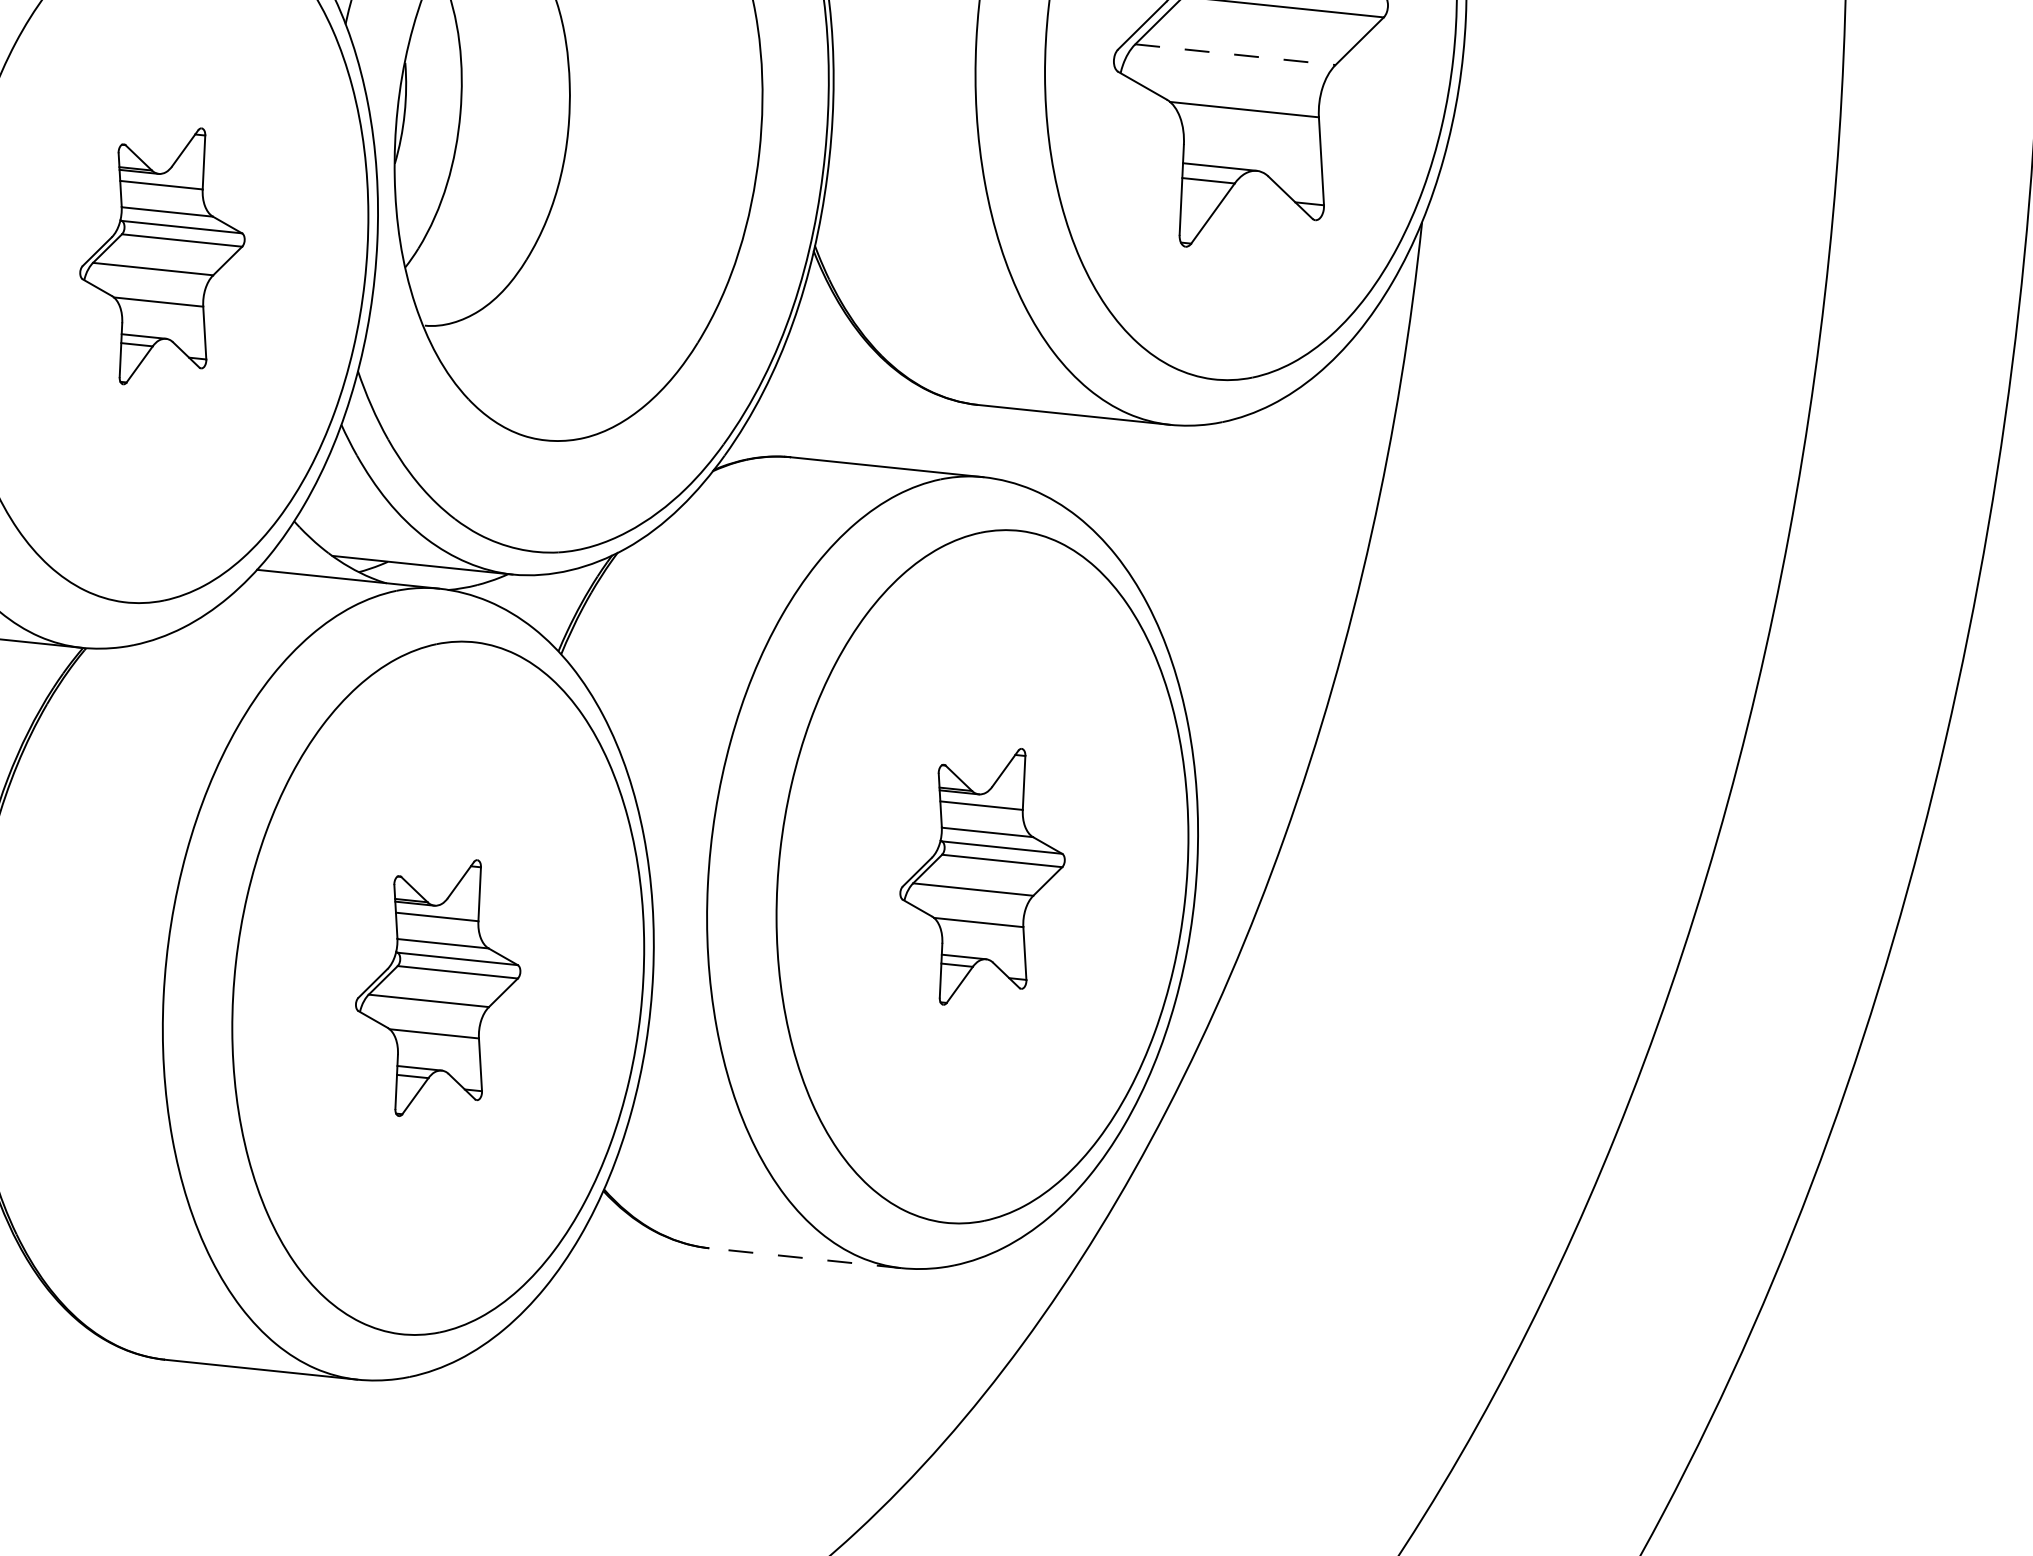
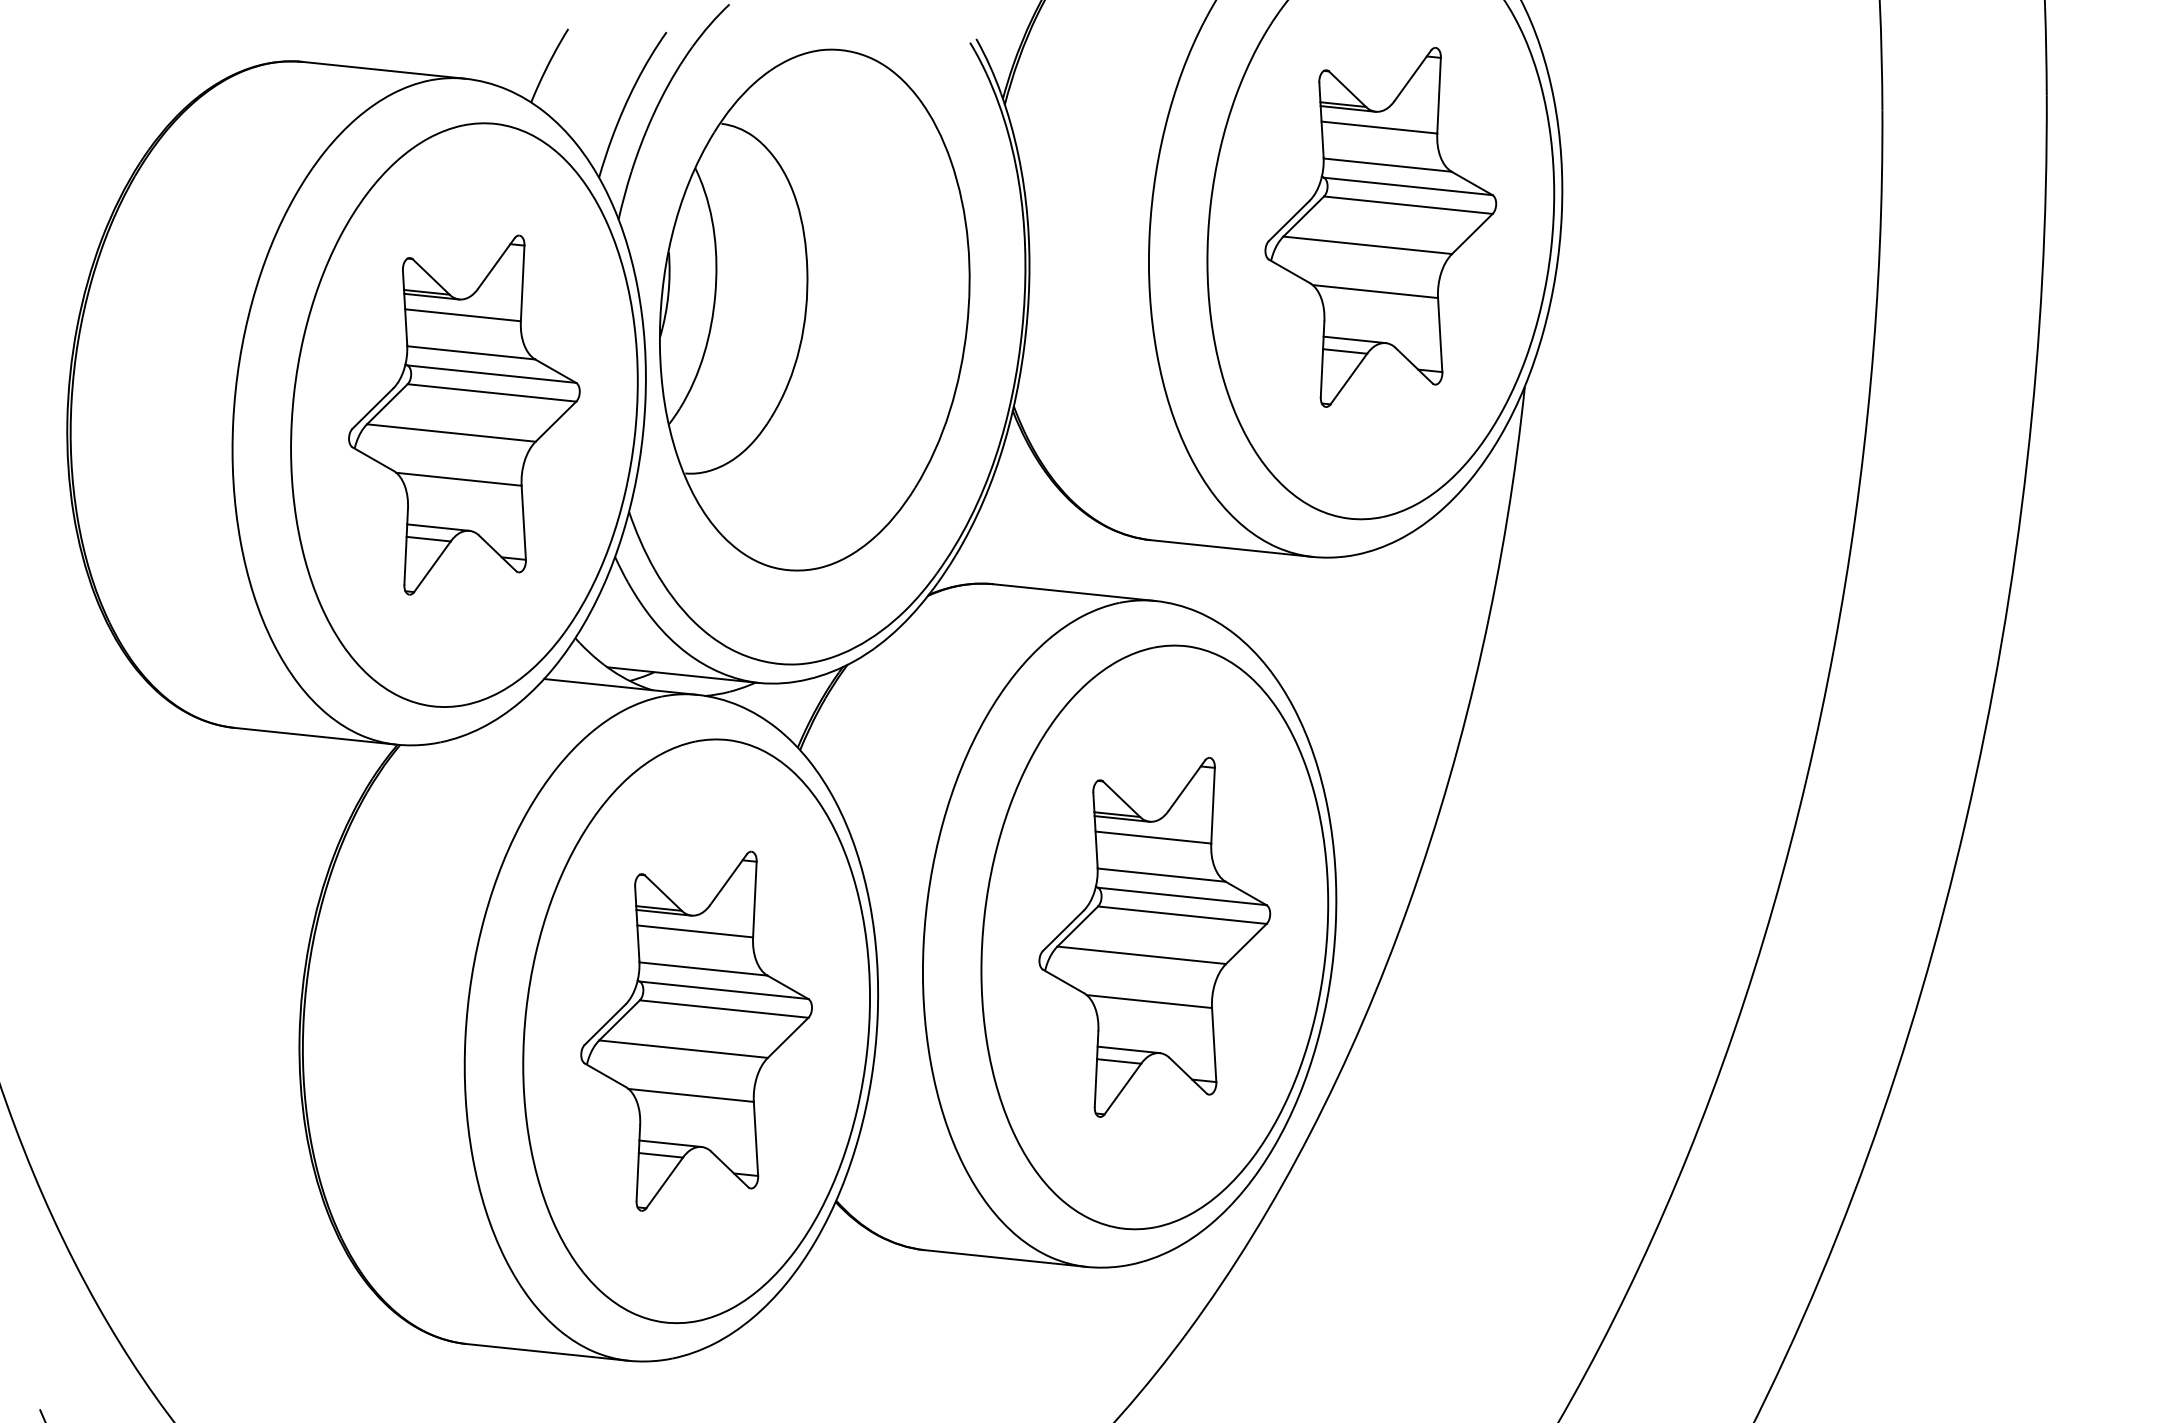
line: (1235, 54) -> (1367, 245), dashed -> solid
part: (162, 255) -> (464, 414), size x1.67
part: (982, 876) -> (1154, 937), size x1.67
part: (438, 987) -> (696, 1030), size x1.67
line: (805, 1258) -> (1005, 1258), dashed -> solid

